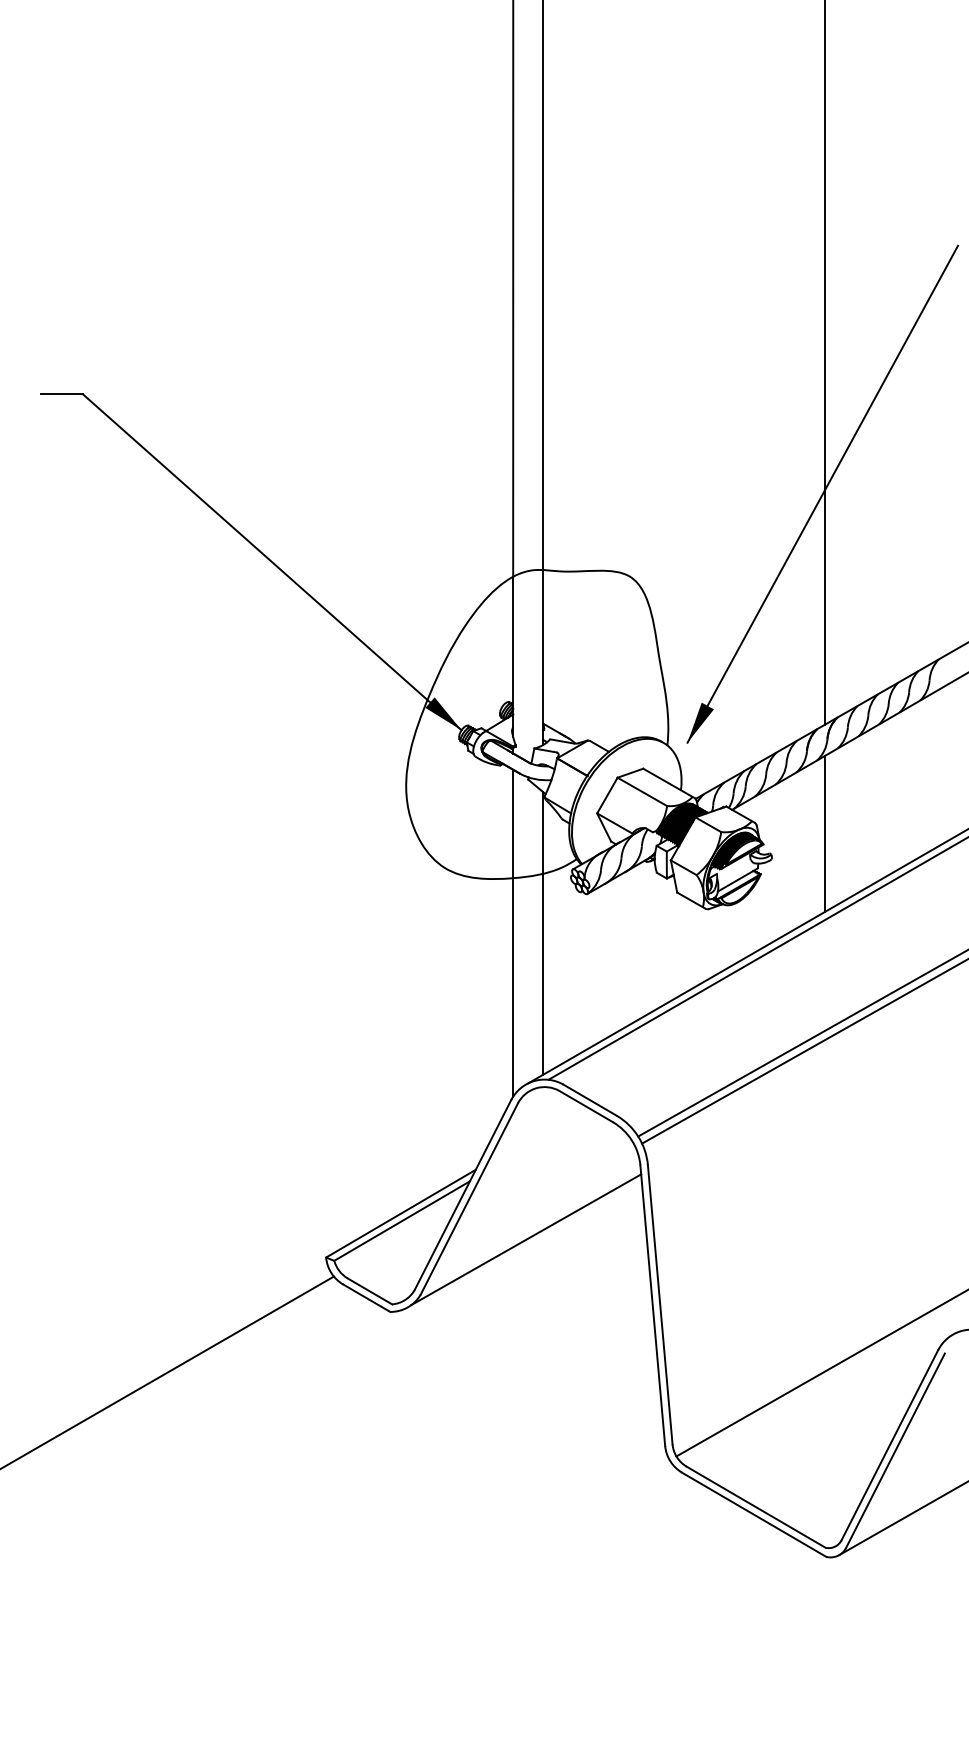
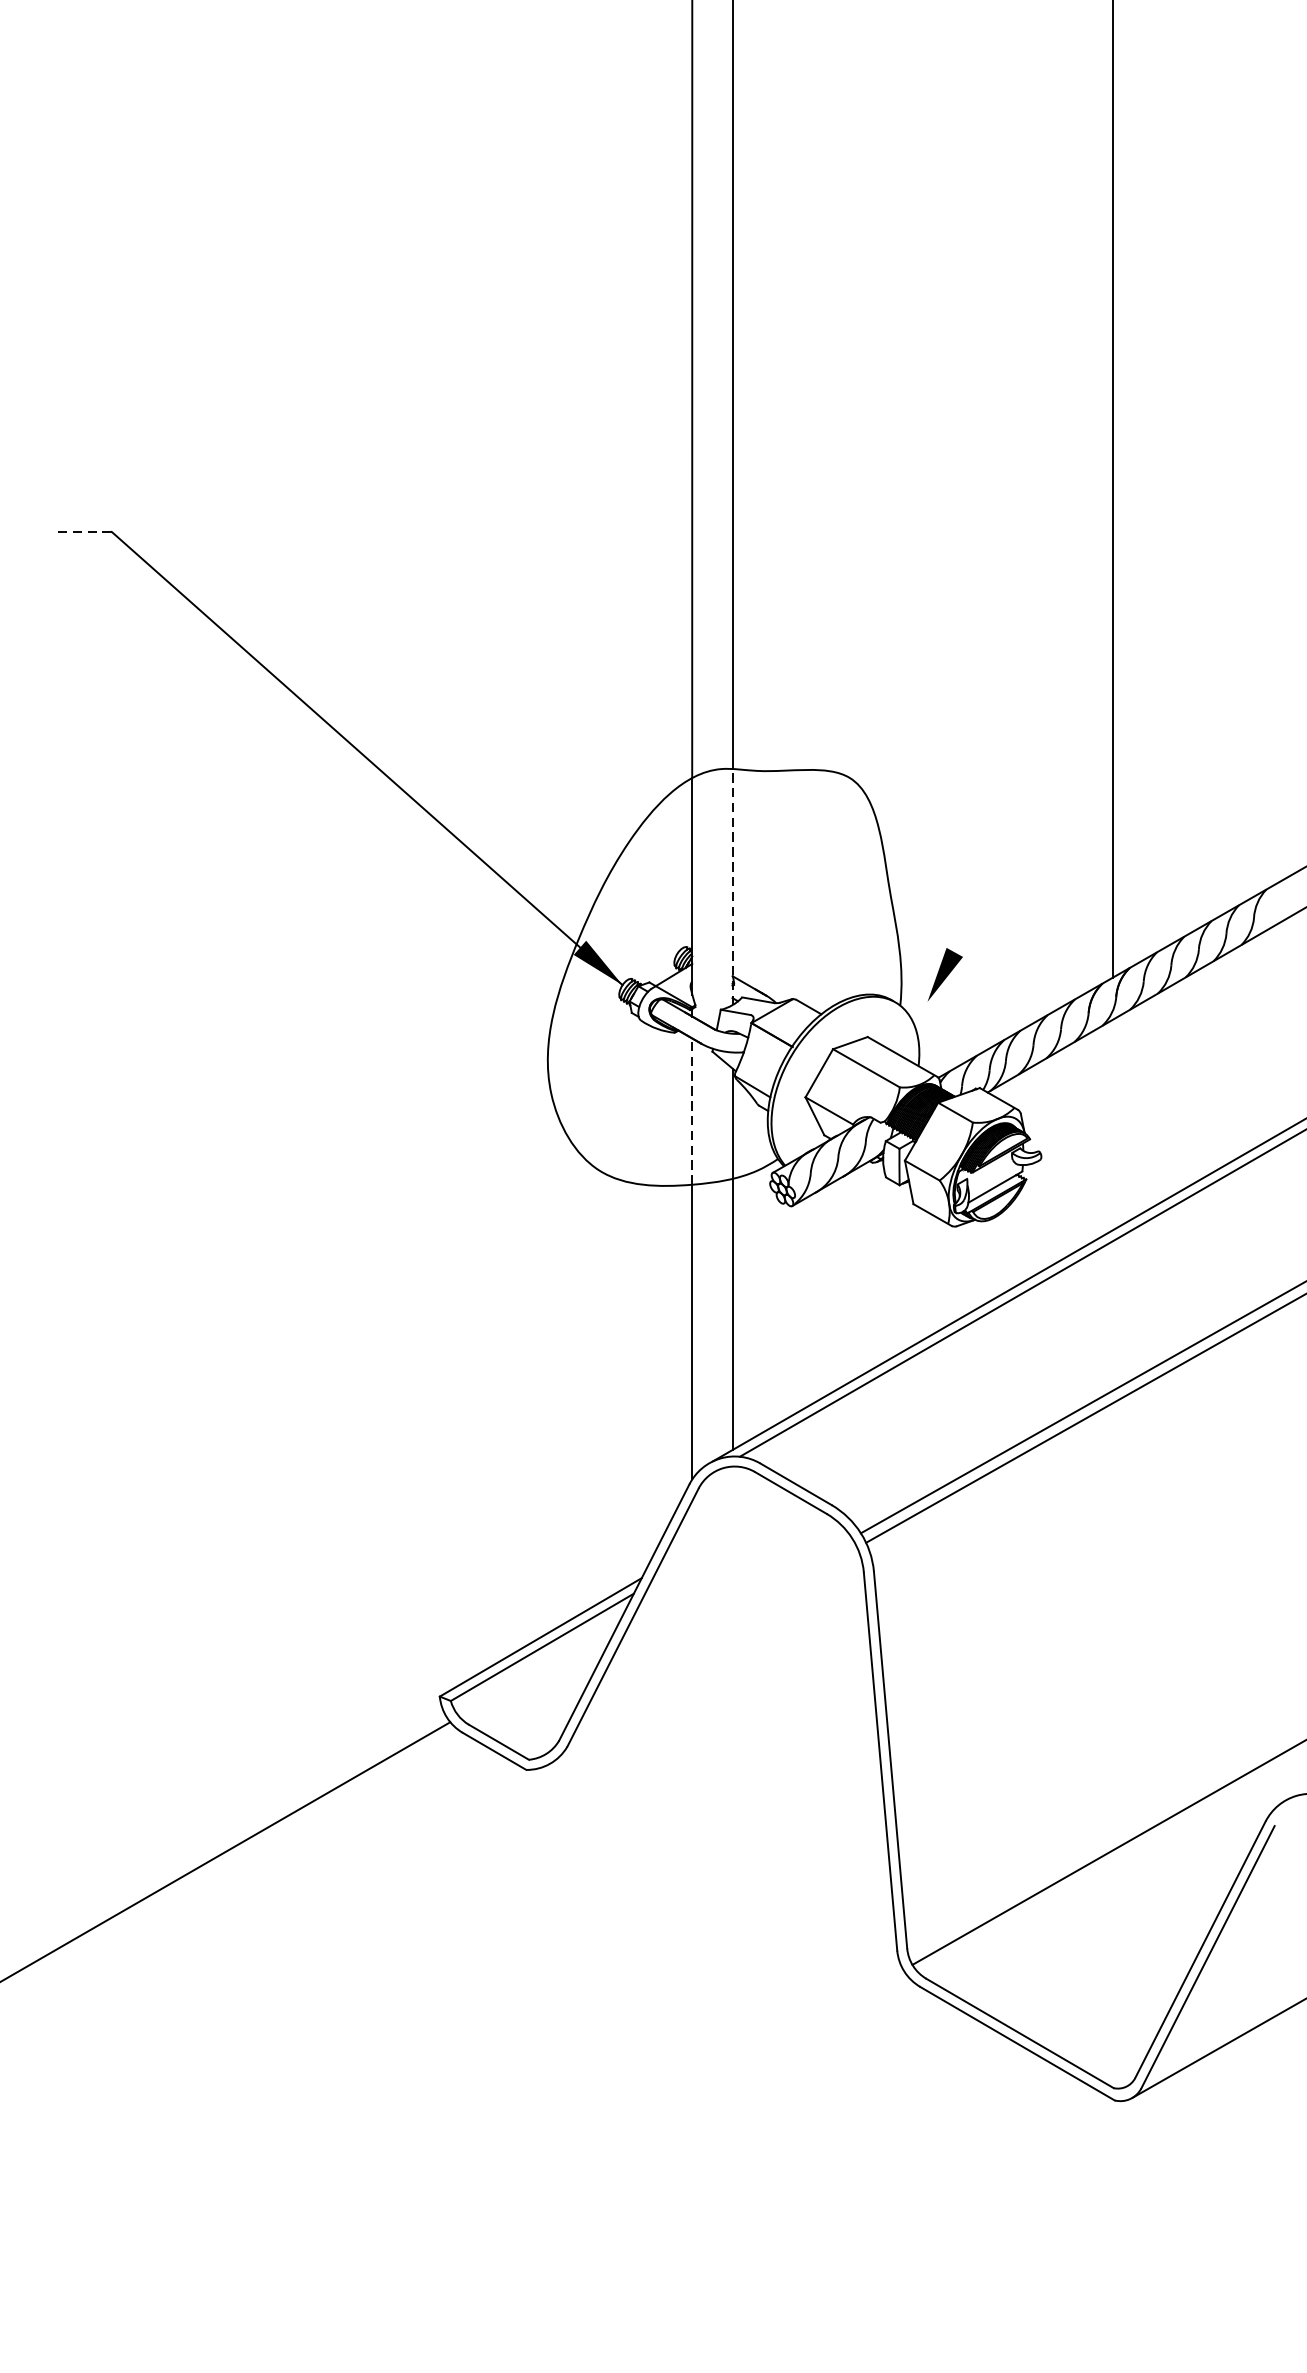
line: (62, 394) -> (84, 532), solid -> dashed
line: (822, 493) -> (1109, 665), removed
line: (543, 657) -> (733, 886), solid -> dashed
line: (513, 823) -> (692, 1110), solid -> dashed
line: (825, 833) -> (1113, 1124), removed
line: (526, 1239) -> (710, 1672), removed

